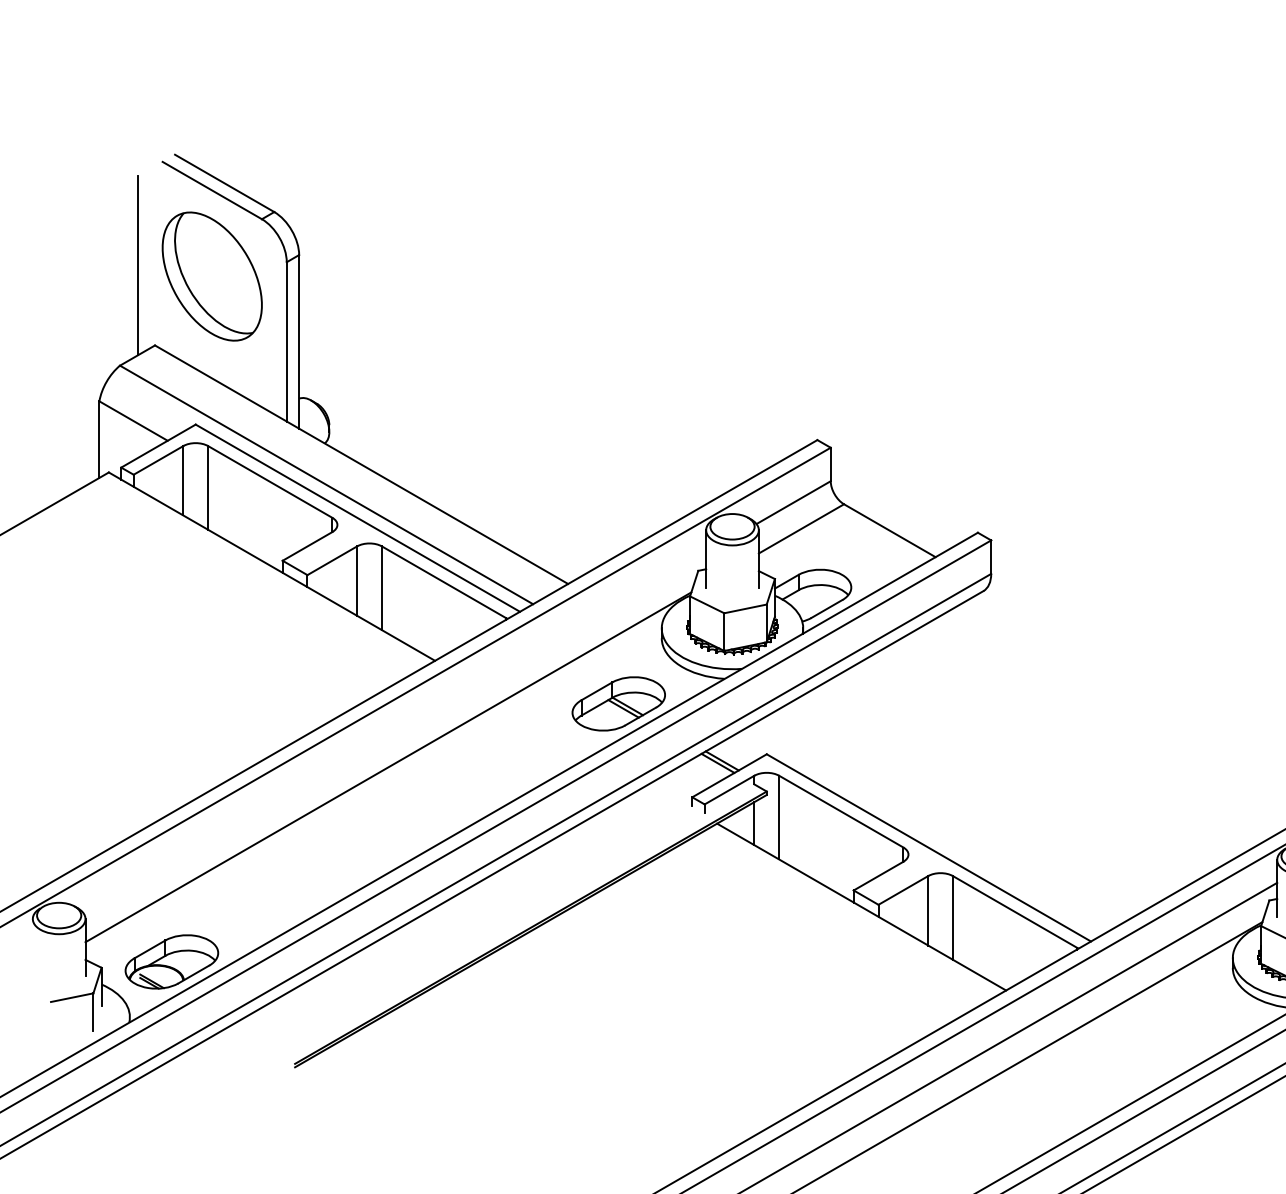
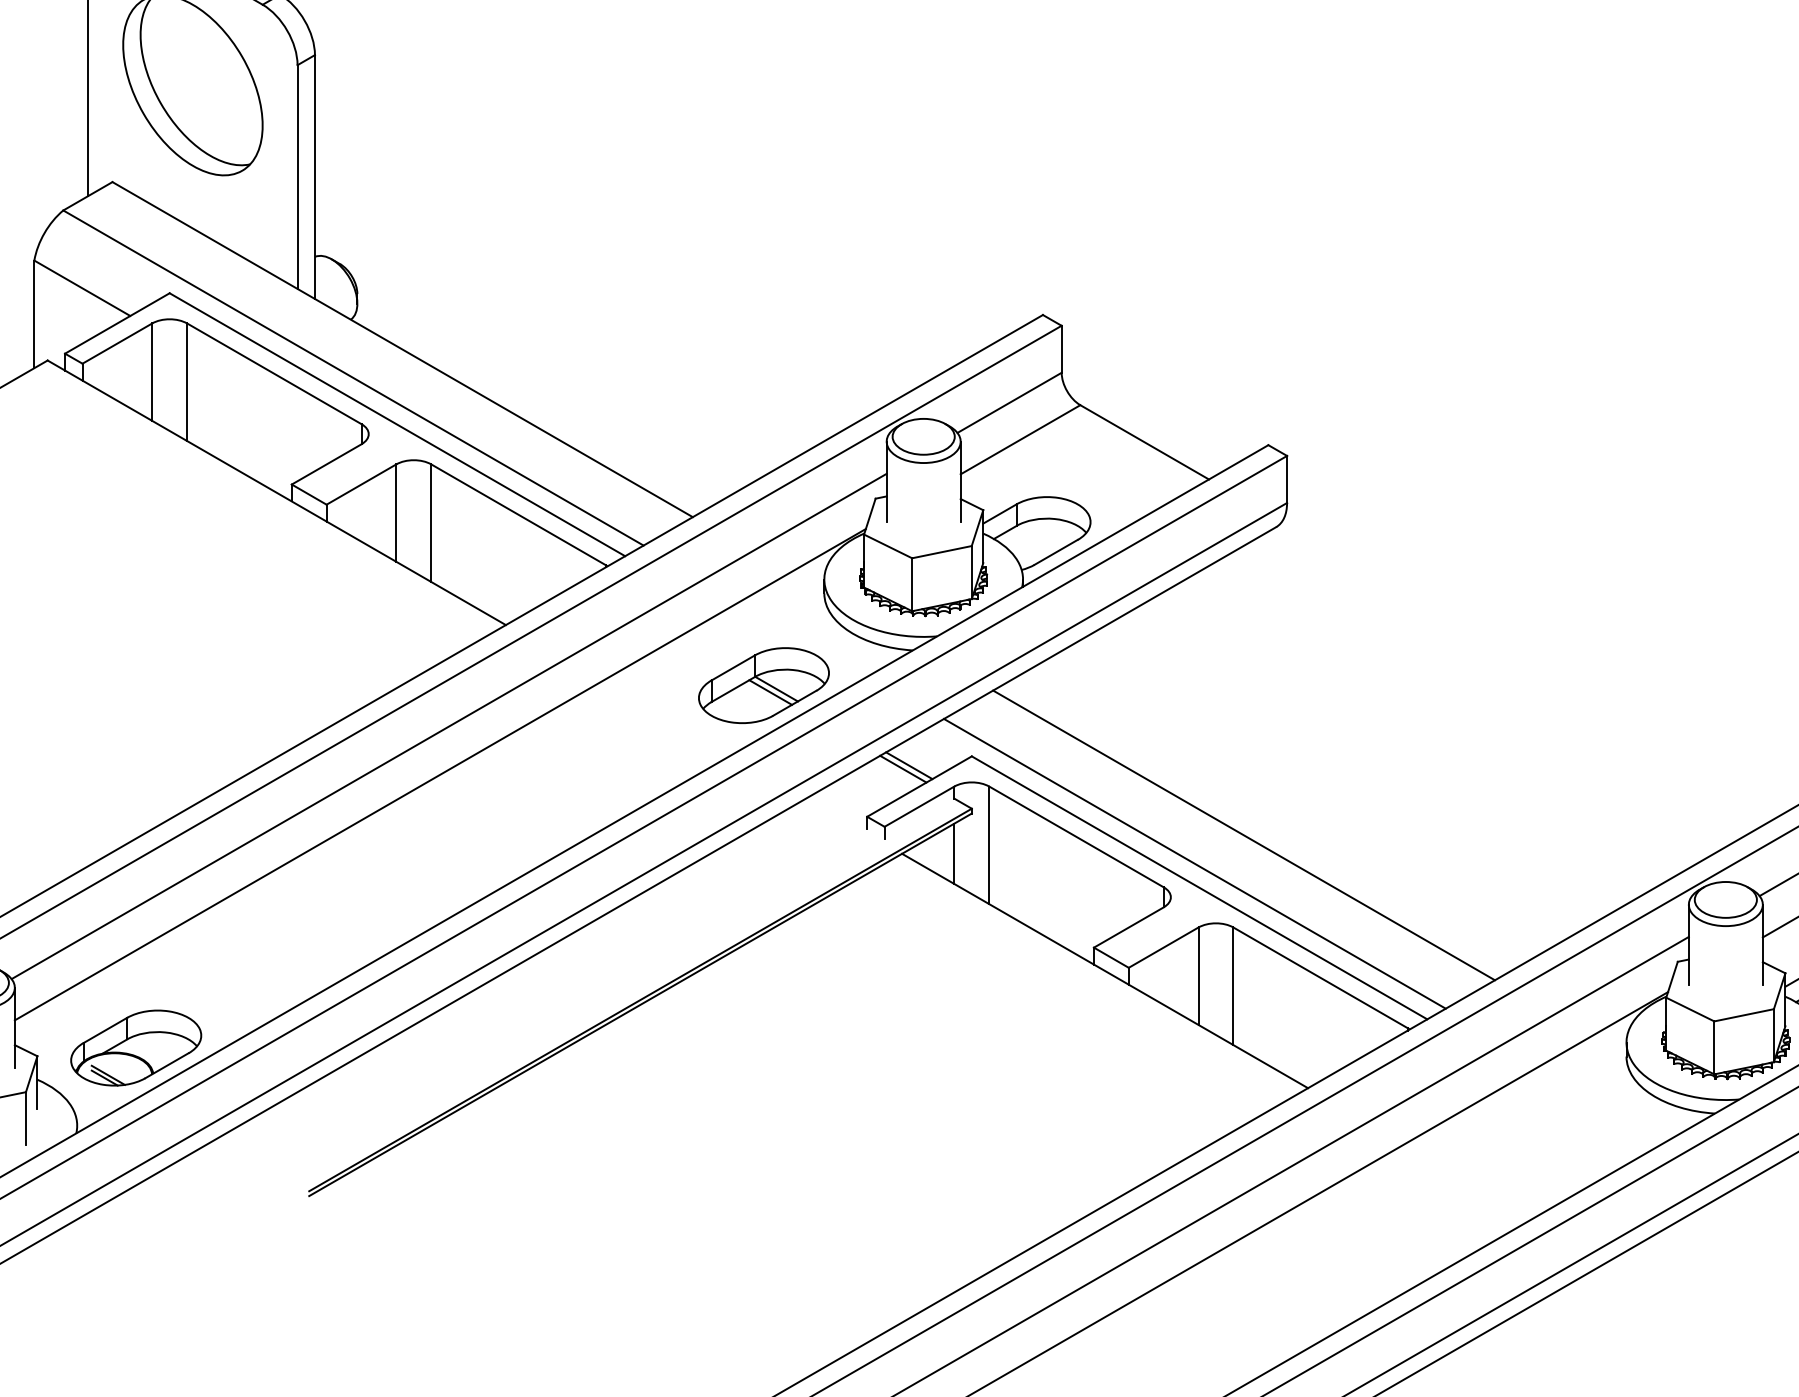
line: (394, 732) -> (448, 725), added
line: (960, 810) -> (1243, 835), added
line: (925, 830) -> (1194, 863), added

